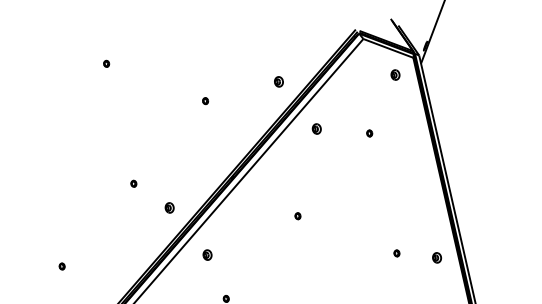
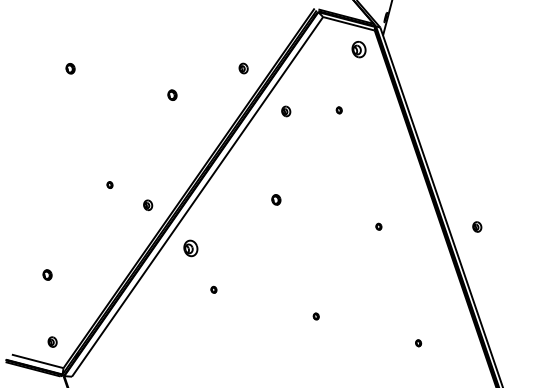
part: (105, 63) -> (69, 68), size x1.6
part: (395, 74) -> (358, 49), size x1.6
part: (205, 101) -> (172, 95), size x1.6
part: (297, 216) -> (276, 200), size x1.6
part: (207, 254) -> (190, 247), size x1.6
part: (437, 257) -> (477, 226), moved
part: (61, 266) -> (46, 274), size x1.6

